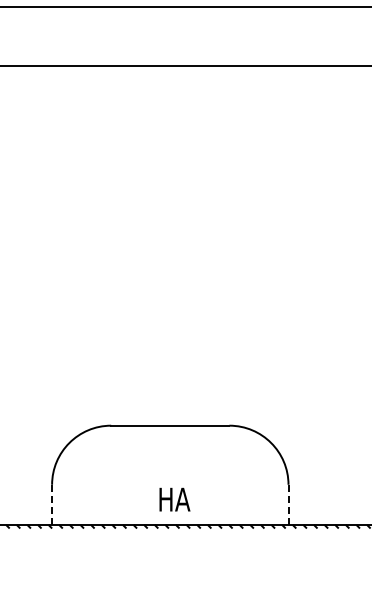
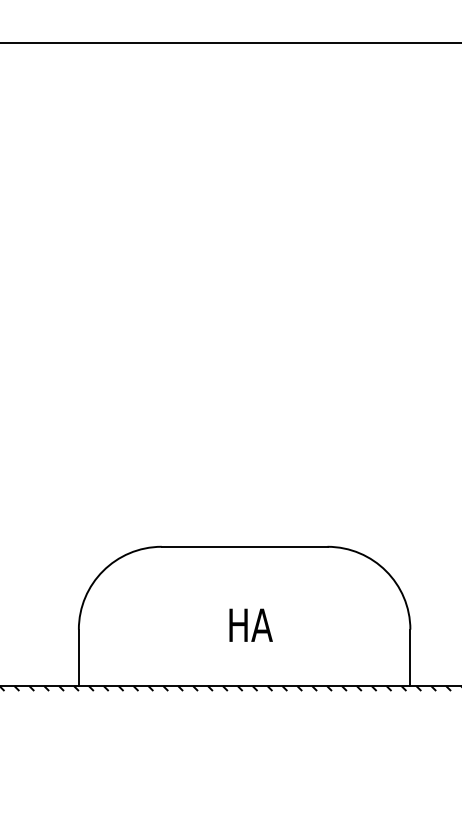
text: (174, 499) -> (250, 625), moved
line: (52, 504) -> (79, 657), dashed -> solid
line: (288, 504) -> (410, 657), dashed -> solid

